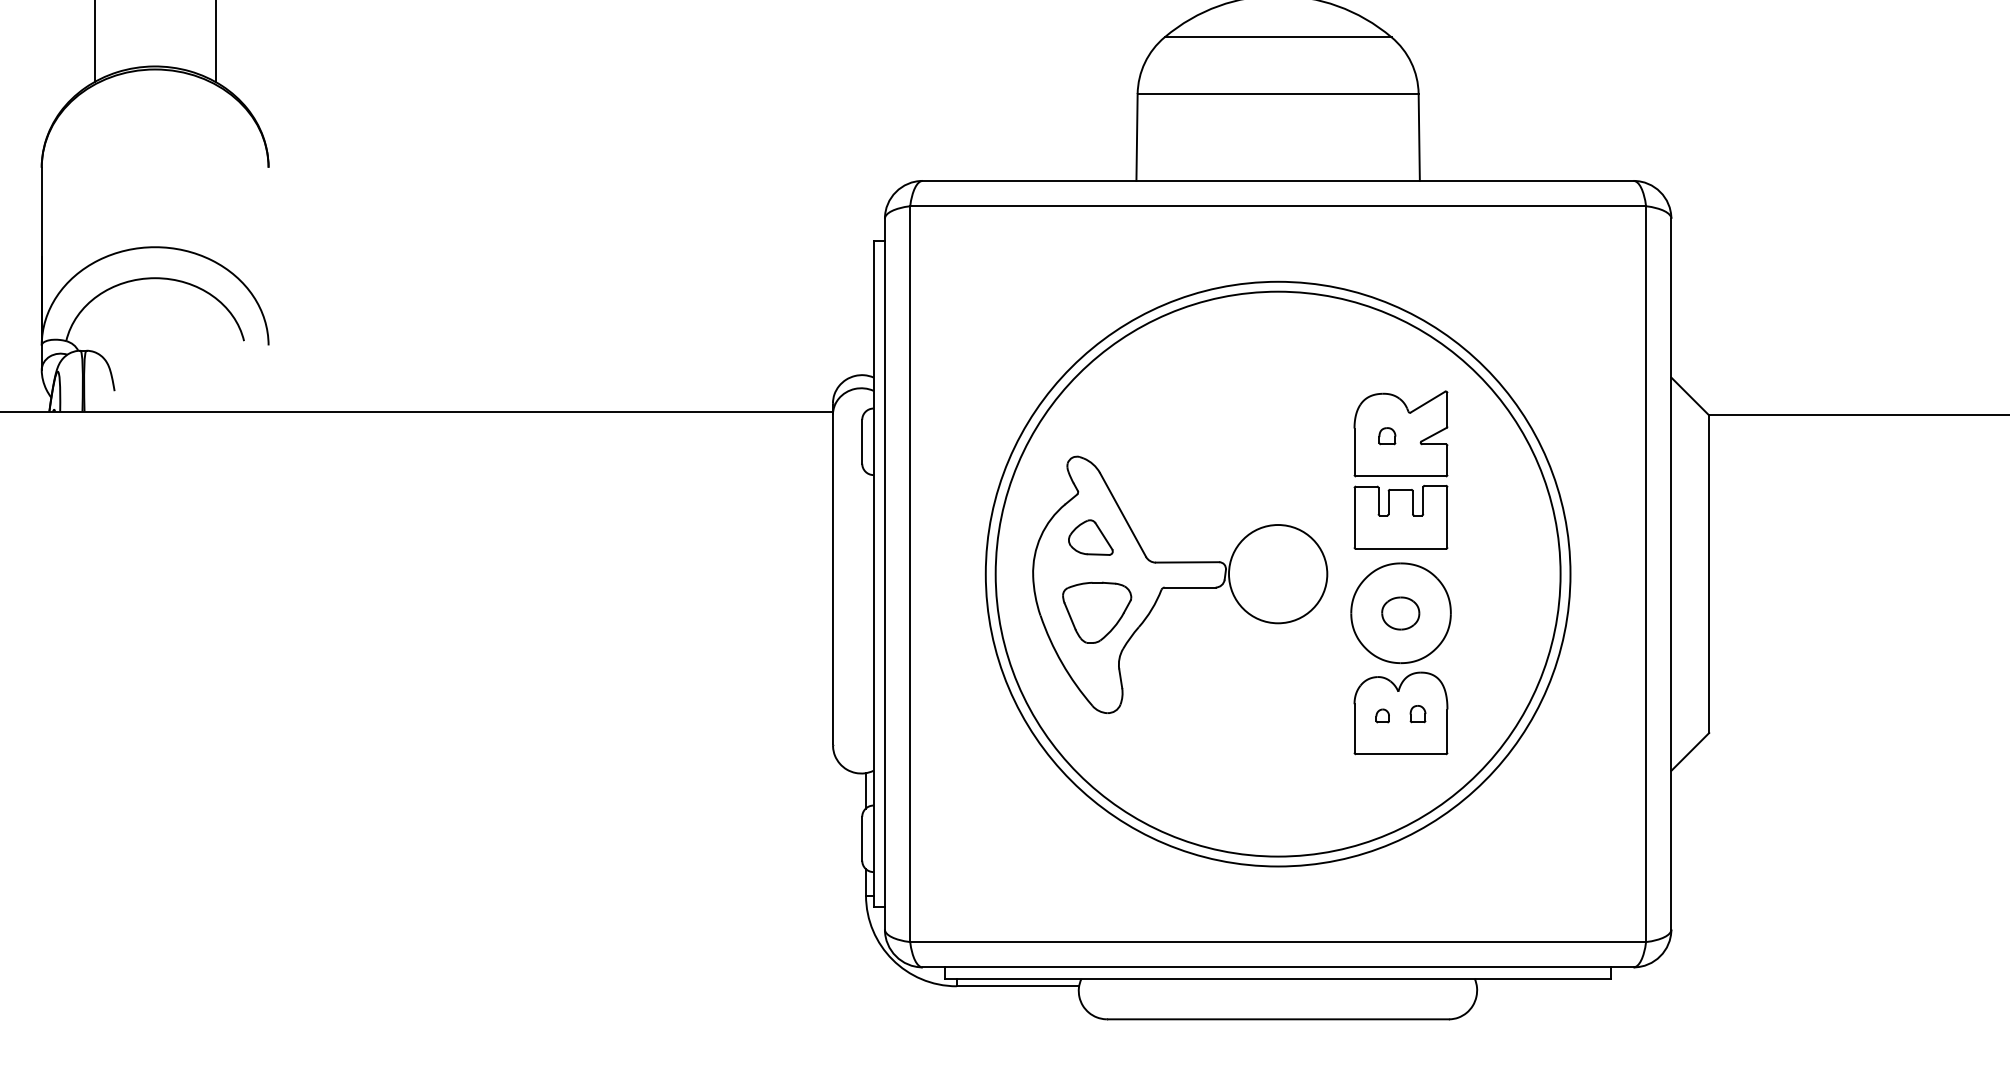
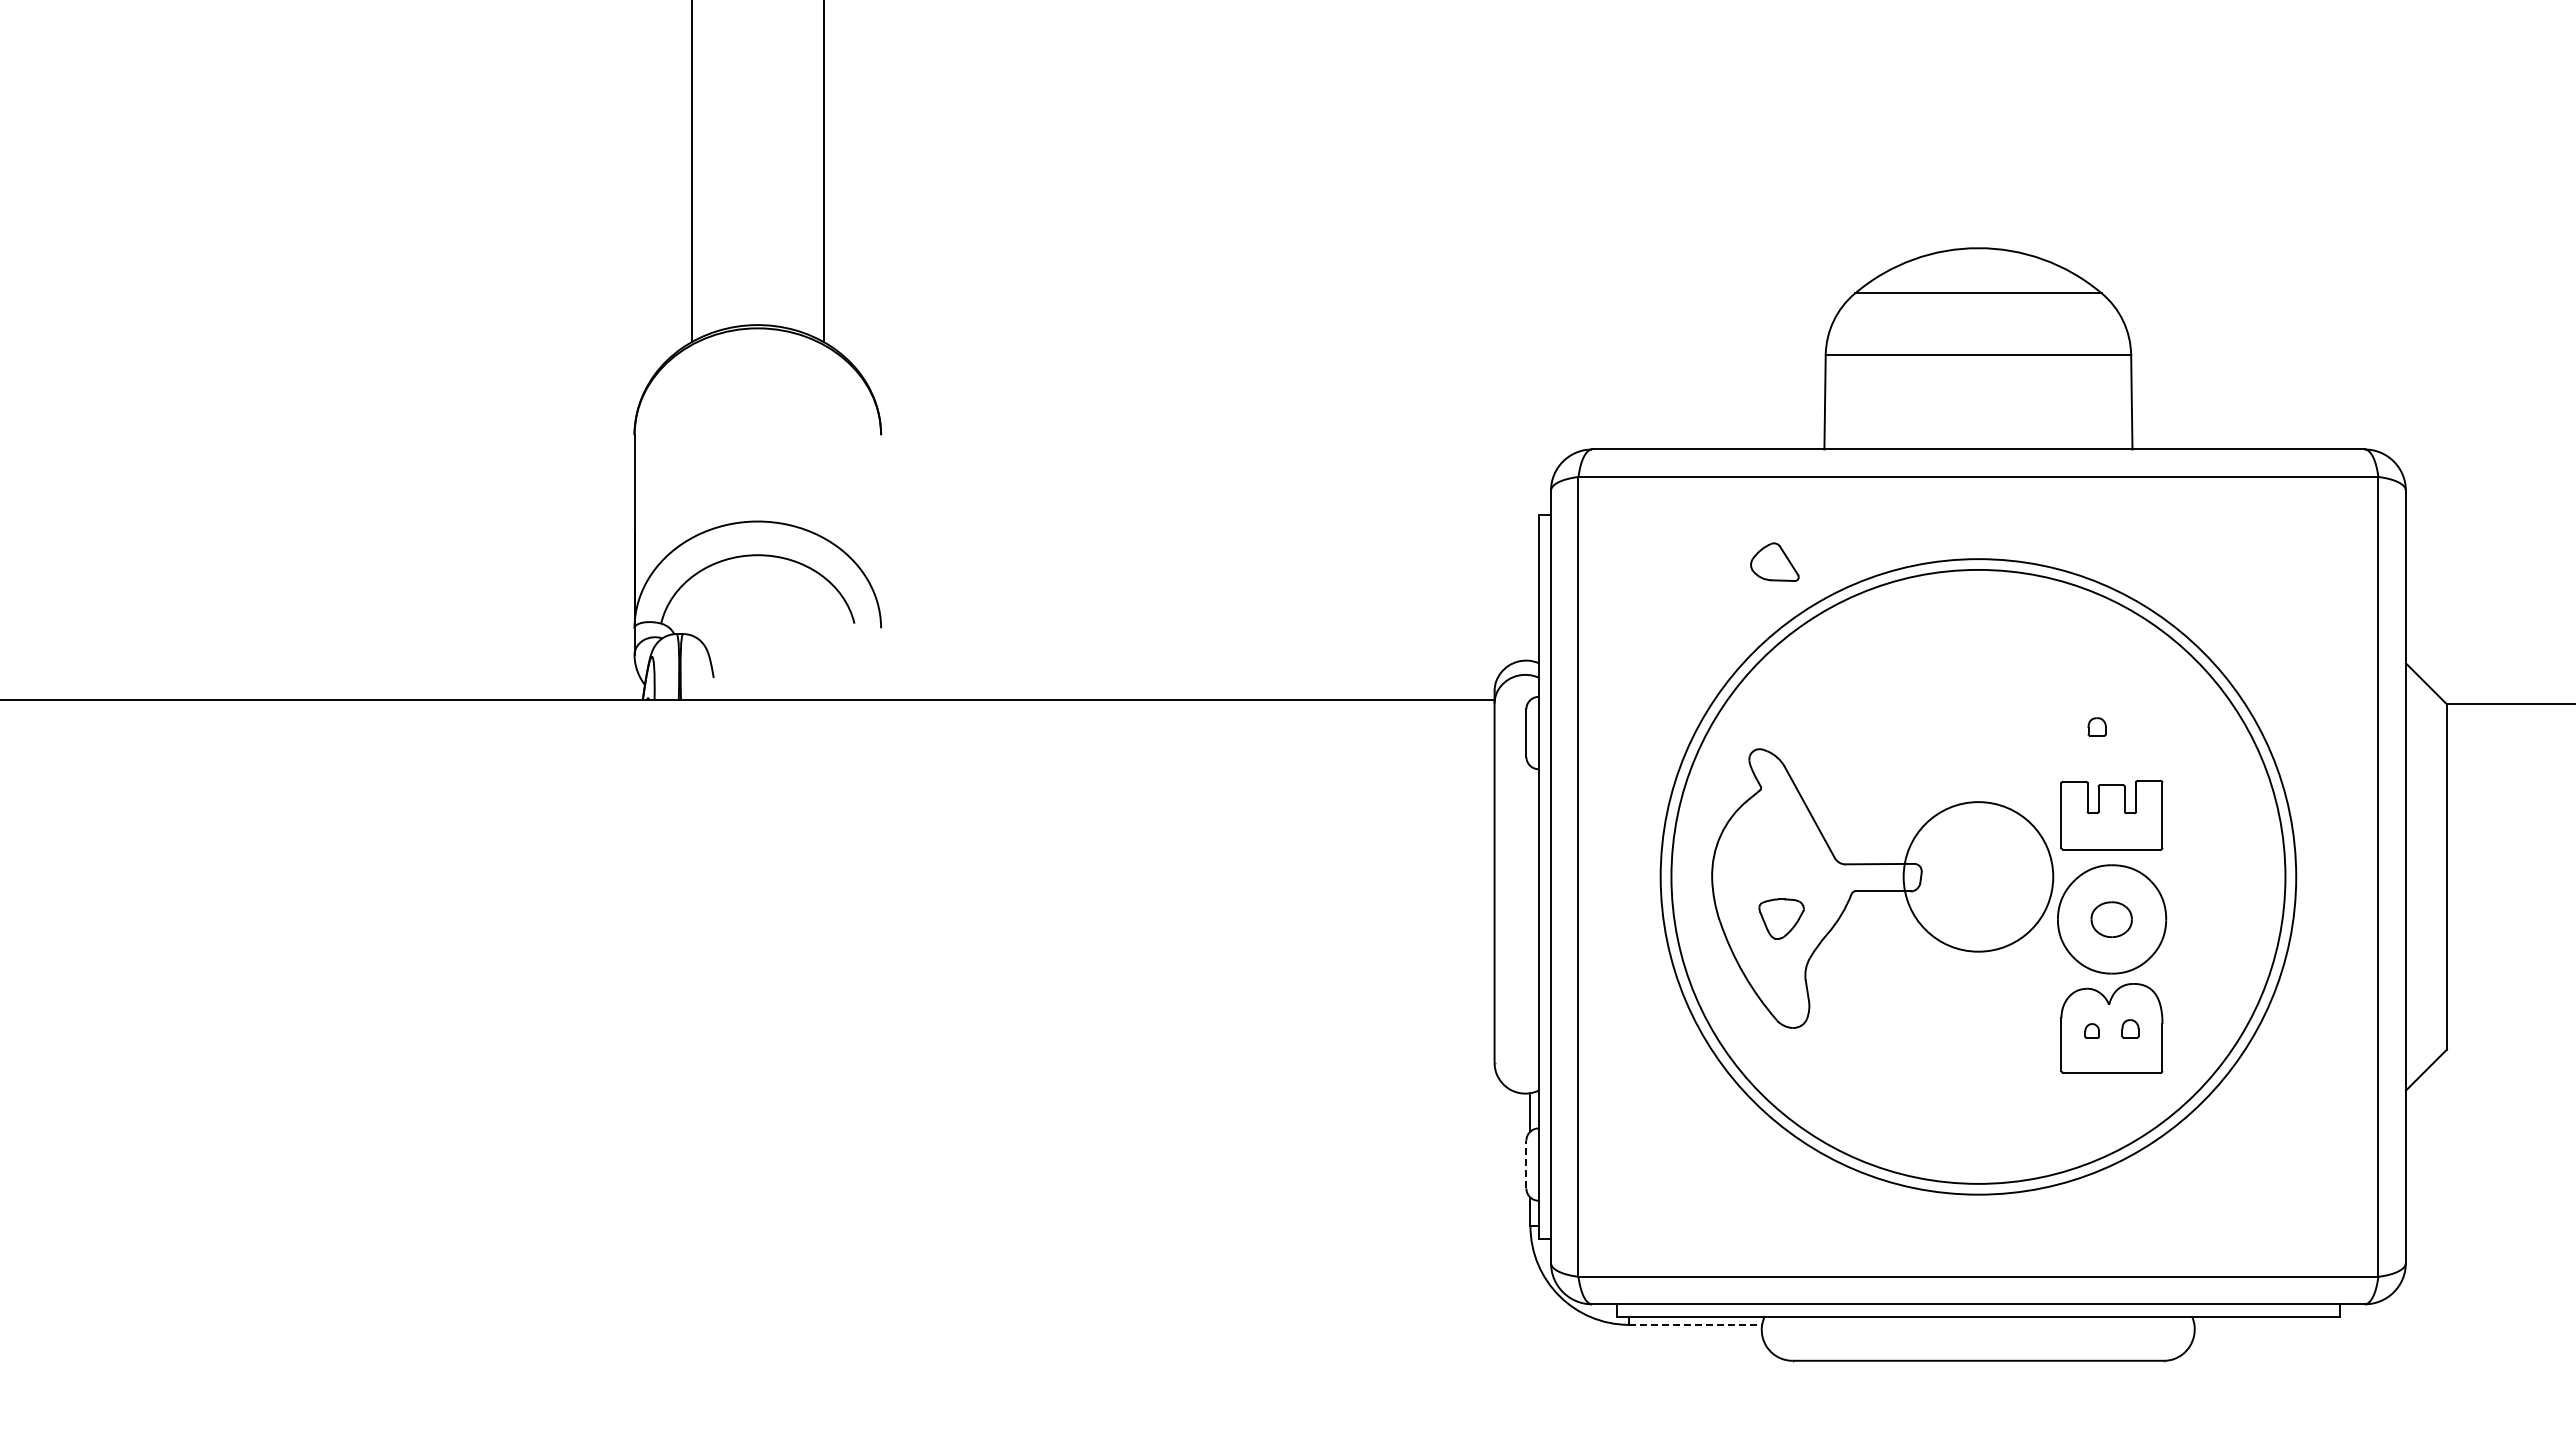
part: (1400, 433) -> (2111, 724), removed
part: (1090, 536) -> (1774, 561), moved
circle: (1278, 573) -> (1978, 876), size x1.4
part: (1096, 612) -> (1781, 918), size x0.6
line: (862, 838) -> (1526, 1164), solid -> dashed
line: (1018, 985) -> (1696, 1324), solid -> dashed

